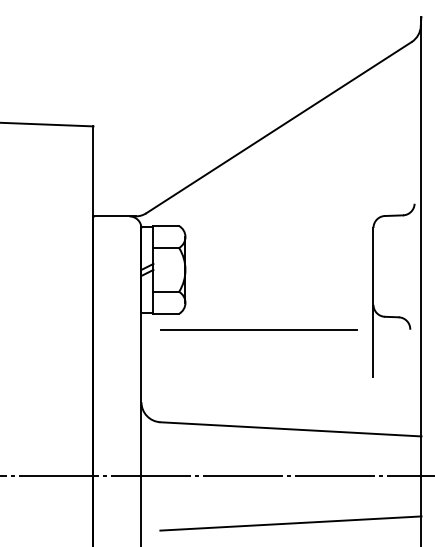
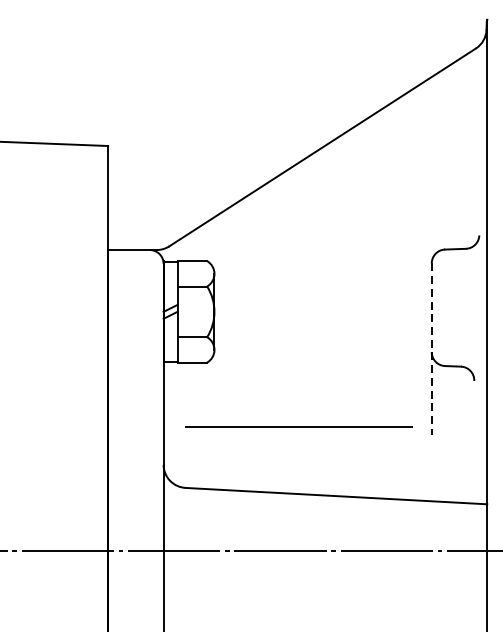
line: (373, 302) -> (431, 349), solid -> dashed
line: (258, 329) -> (298, 425), moved
line: (290, 523) -> (335, 604), removed

